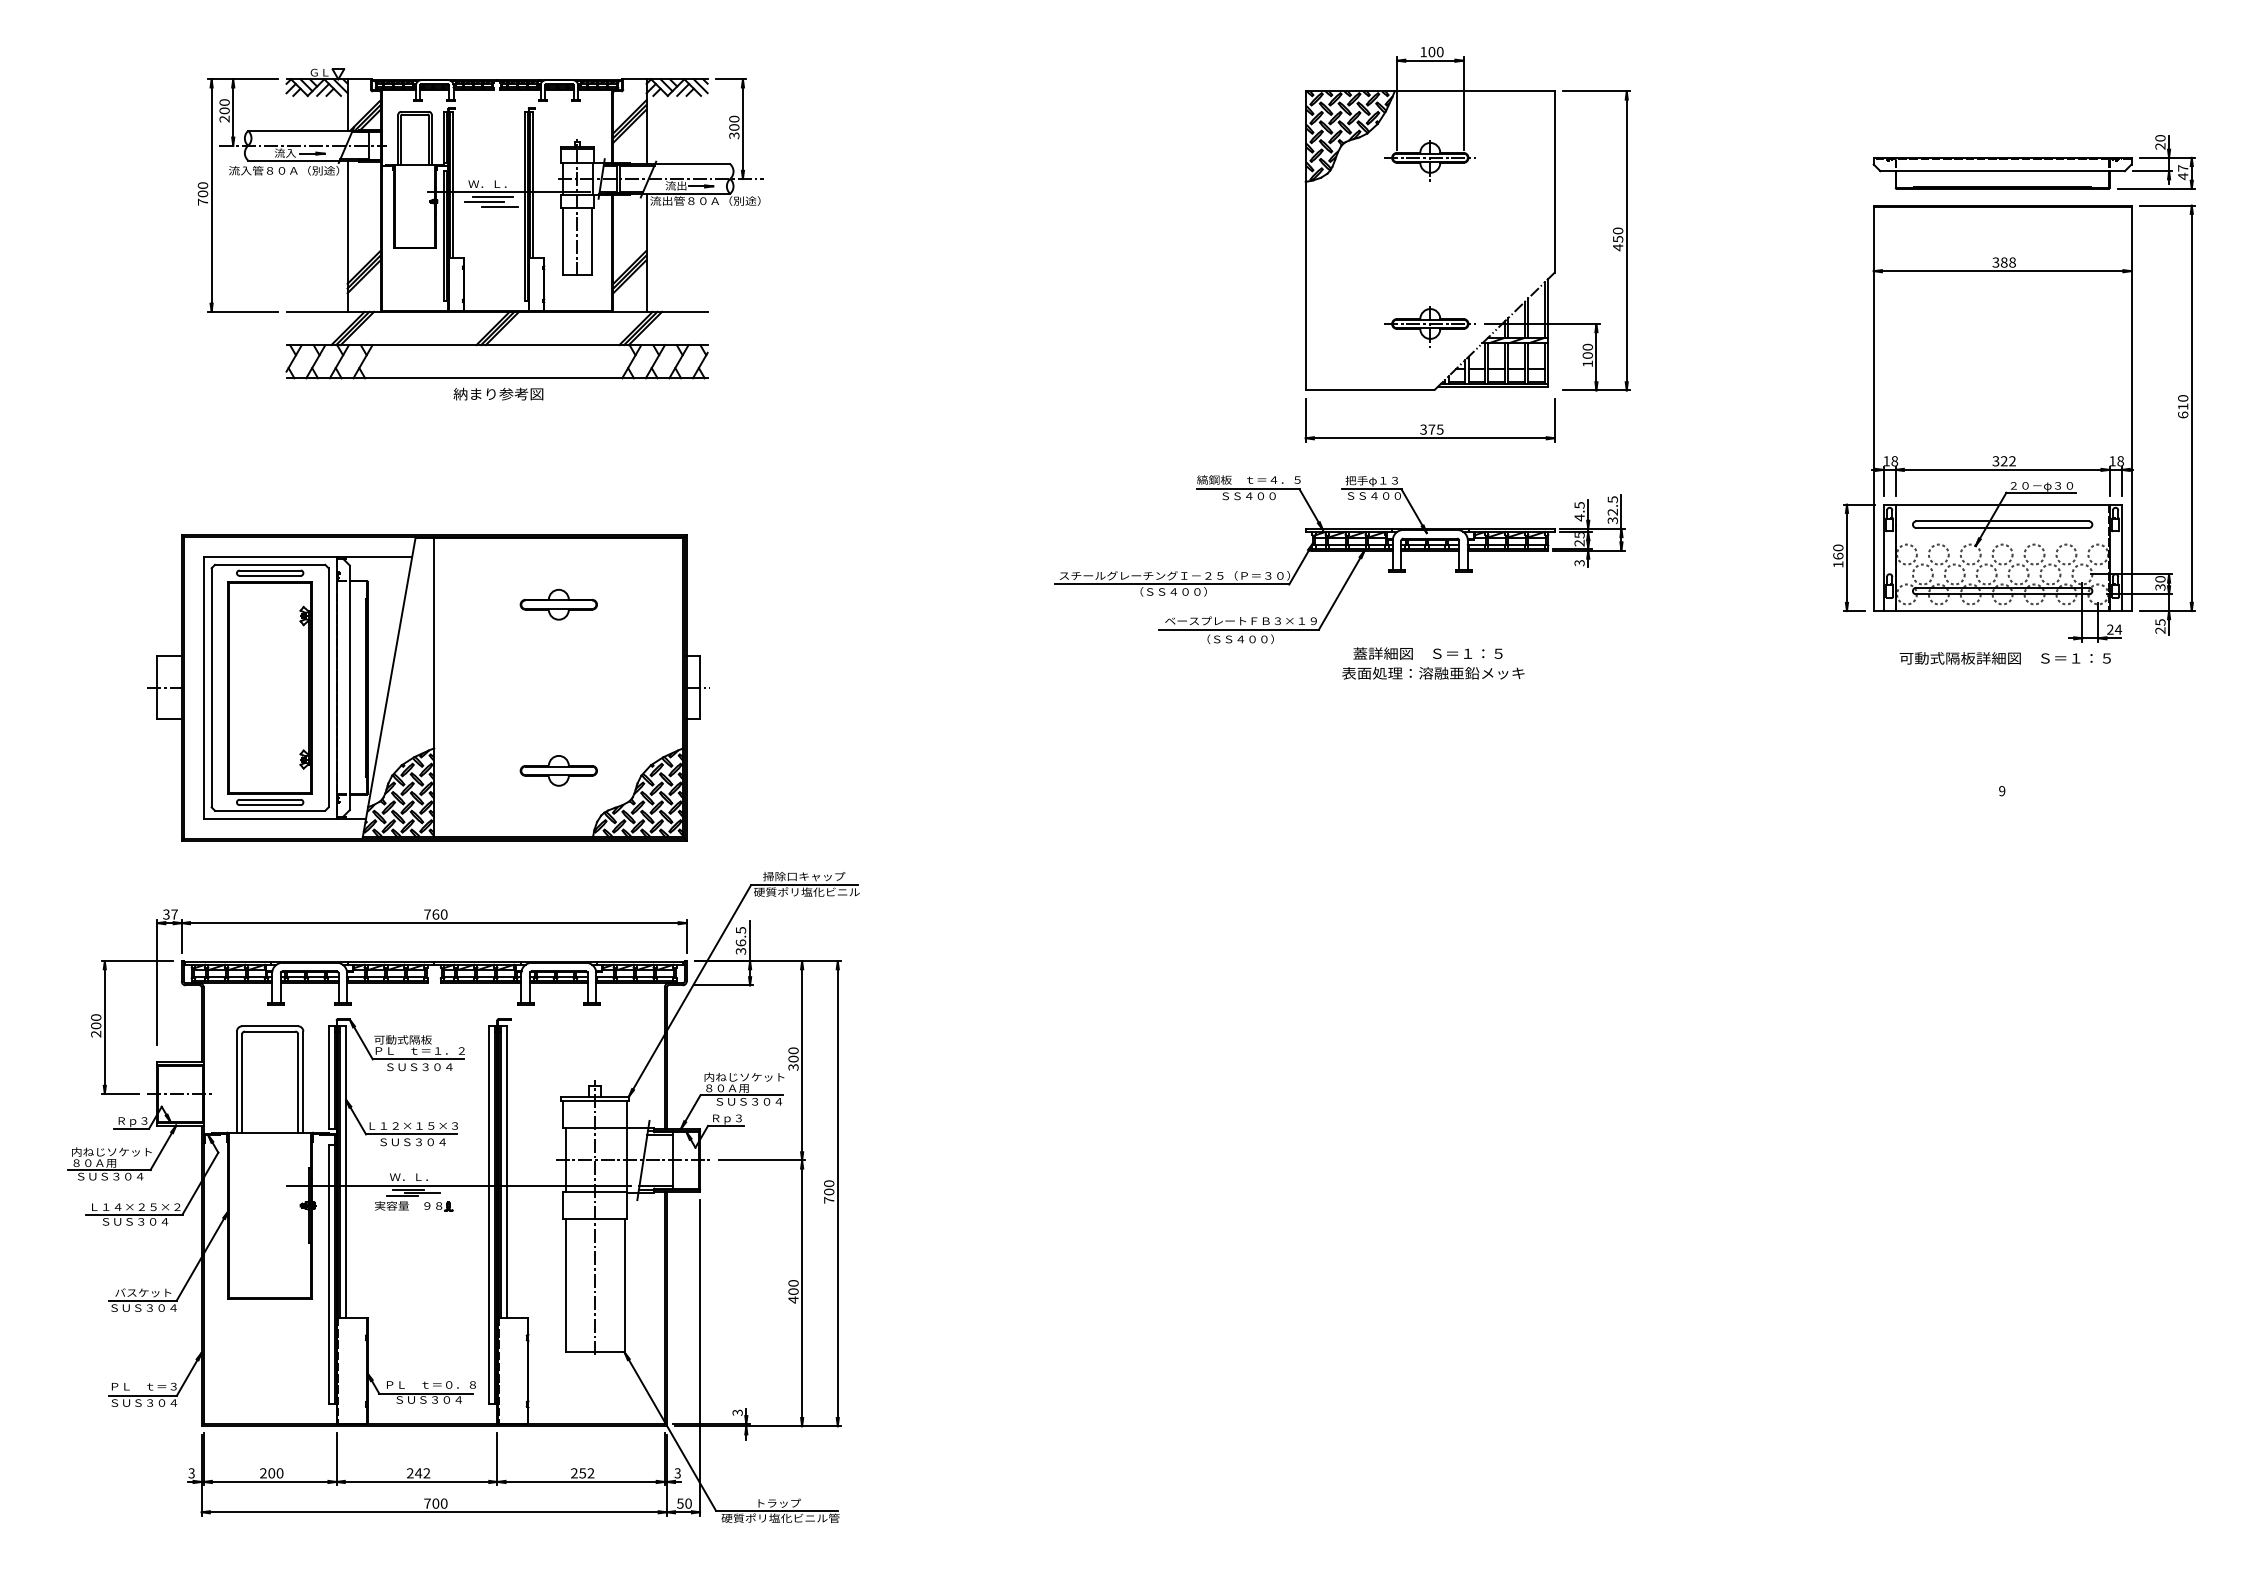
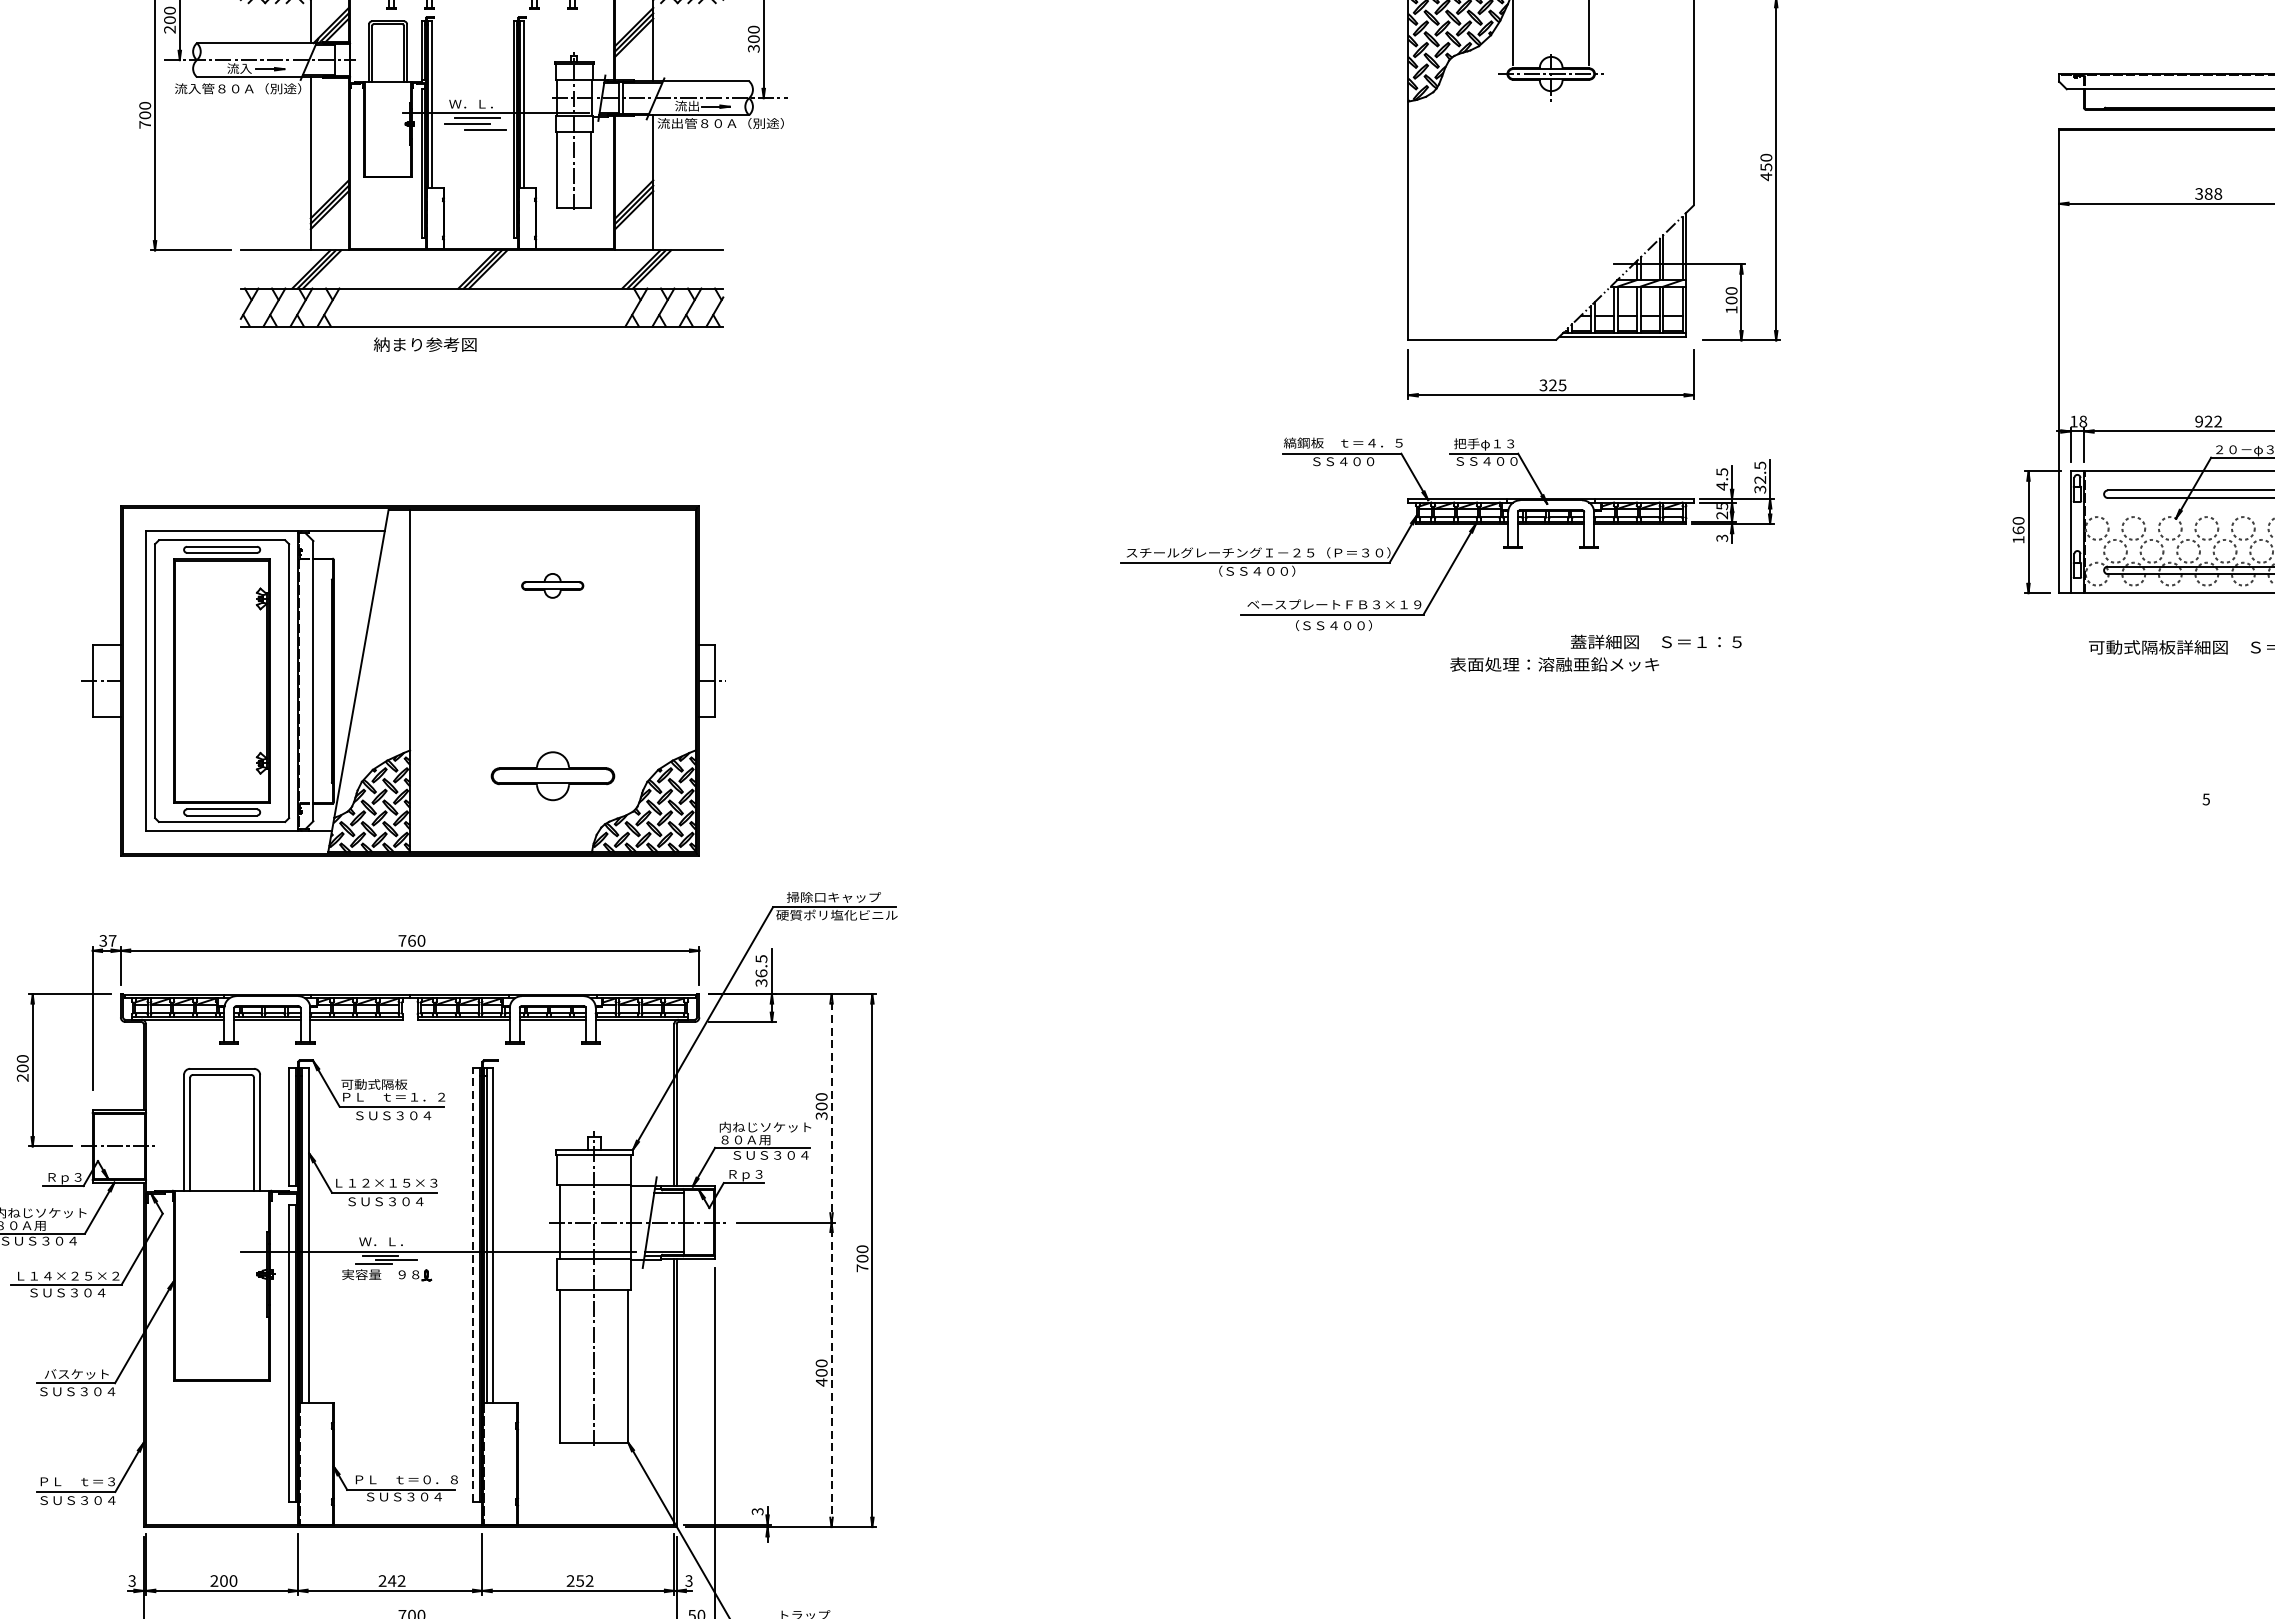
part: (1429, 326) -> (1550, 267), removed
text: (498, 393) -> (425, 343), moved
text: (1431, 429) -> (1552, 385), 375 -> 325
text: (1995, 461) -> (2198, 421), 322 -> 922
part: (558, 604) -> (552, 585), size x0.7
text: (1427, 653) -> (1655, 641), moved
part: (558, 770) -> (552, 775), size x1.4
text: (2002, 790) -> (2206, 798), 9 -> 5
line: (802, 1193) -> (831, 1260), solid -> dashed
line: (489, 1214) -> (473, 1284), solid -> dashed

